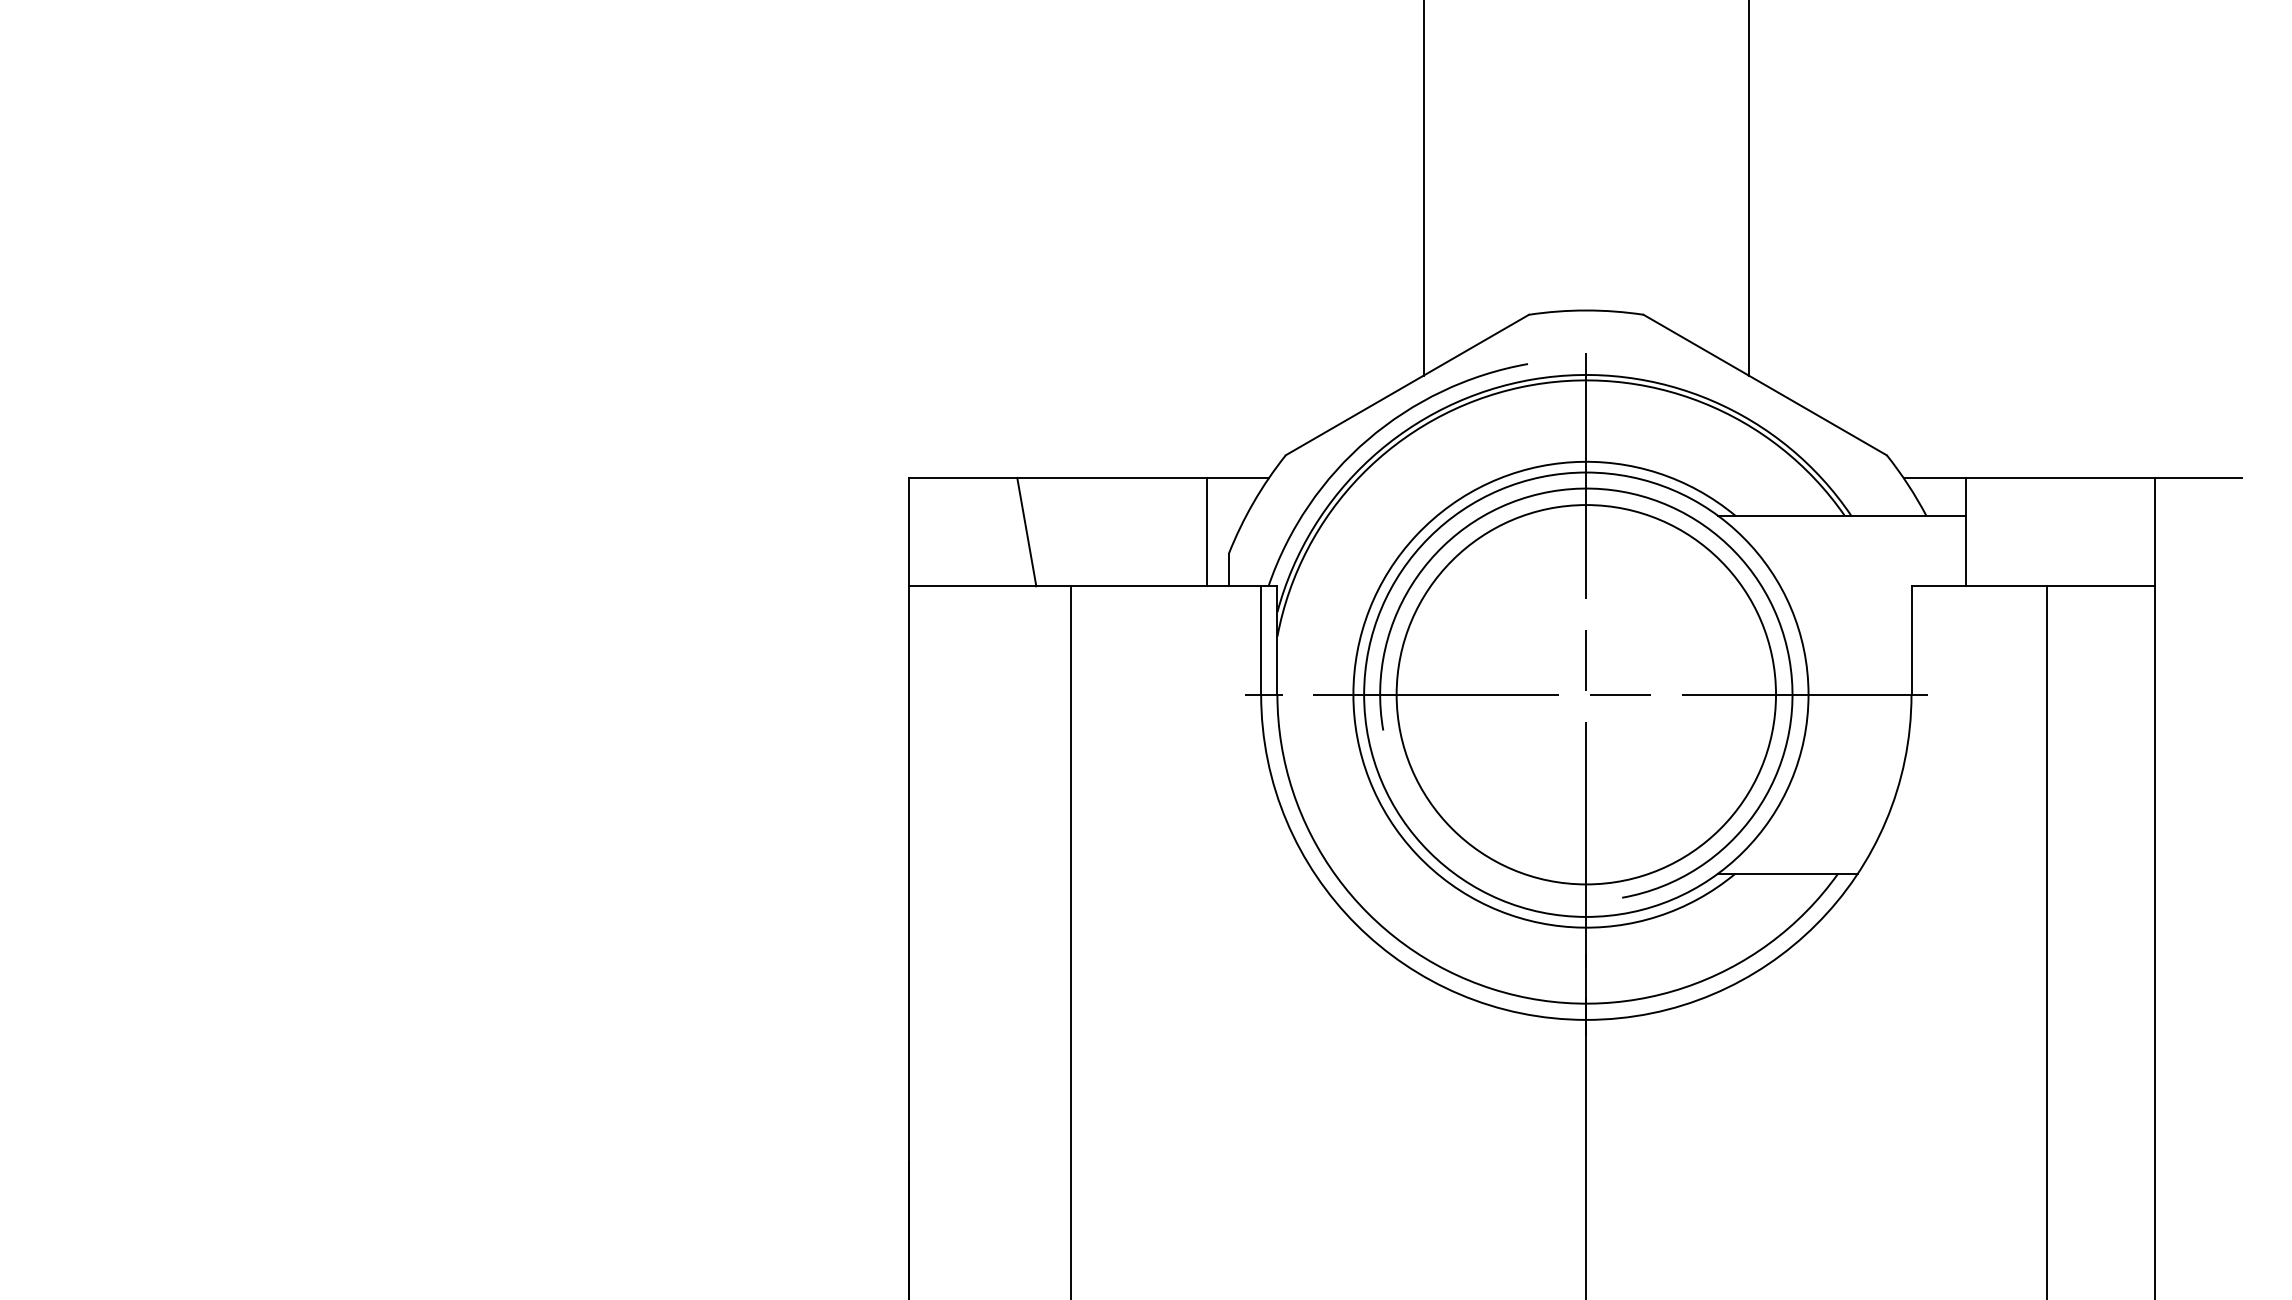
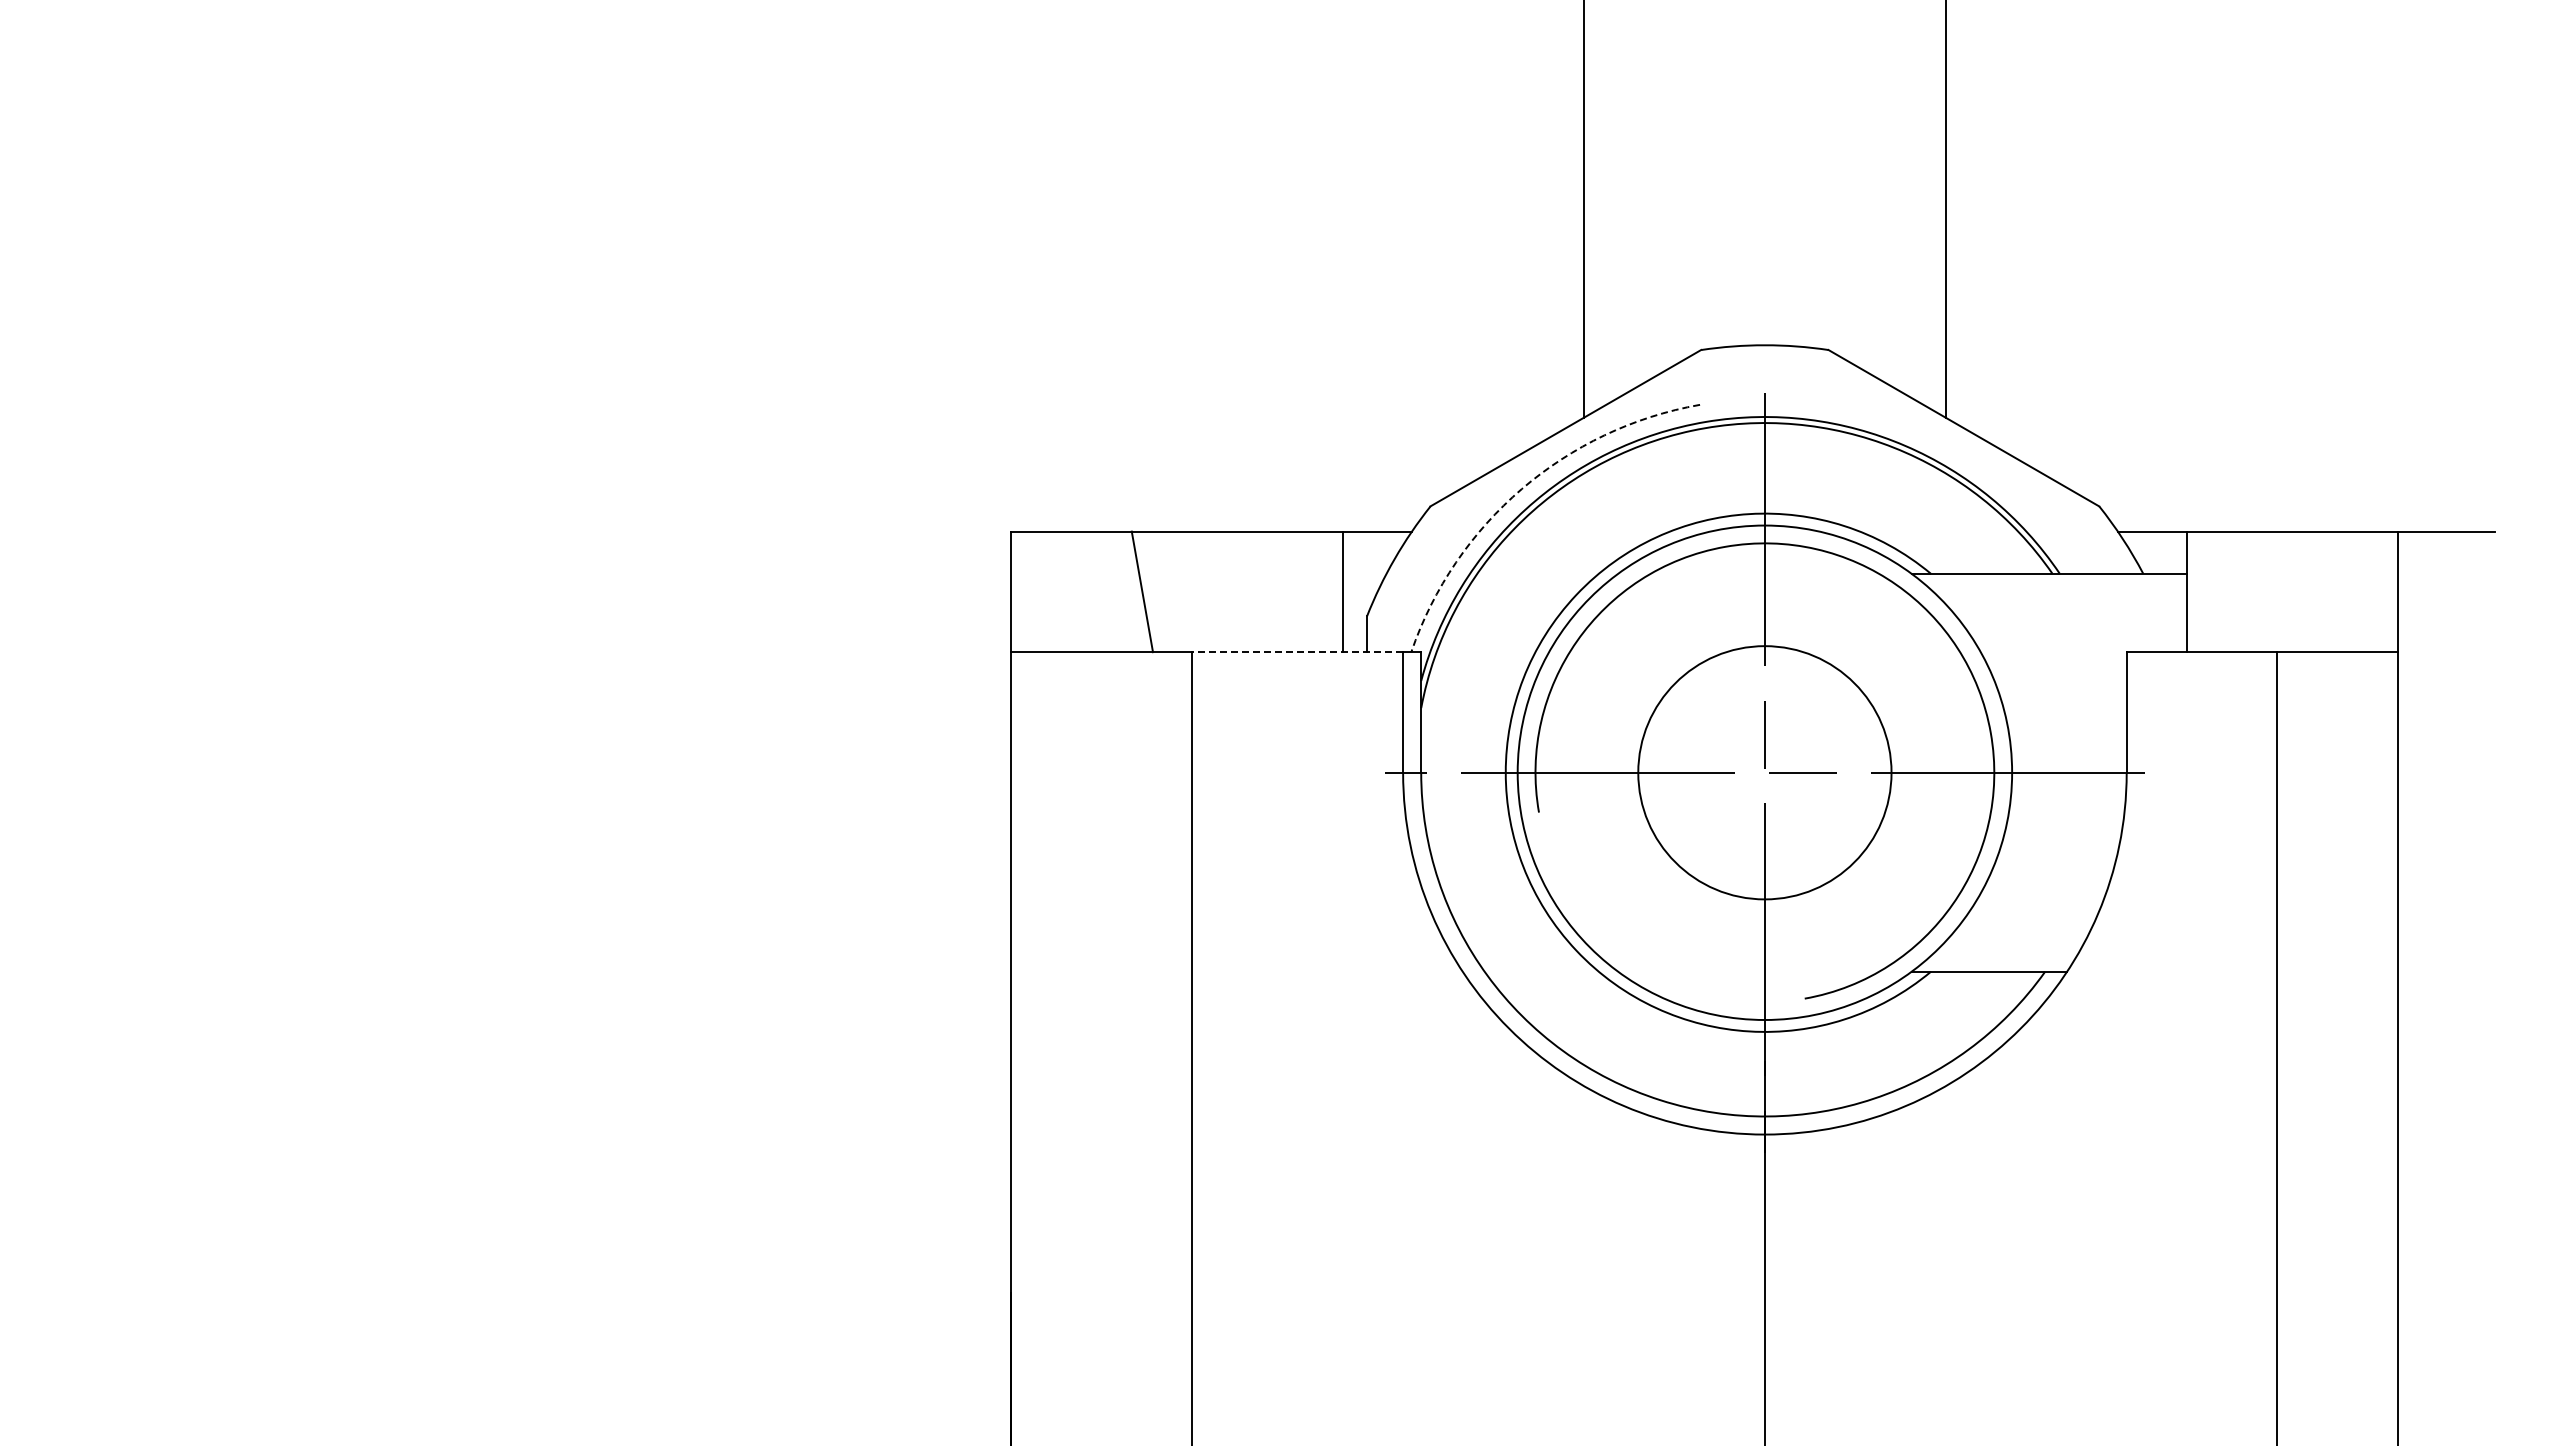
arc: (1367, 440) -> (1521, 489), solid -> dashed
line: (1166, 586) -> (1297, 652), solid -> dashed
circle: (1585, 694) -> (1764, 772), size x0.6

